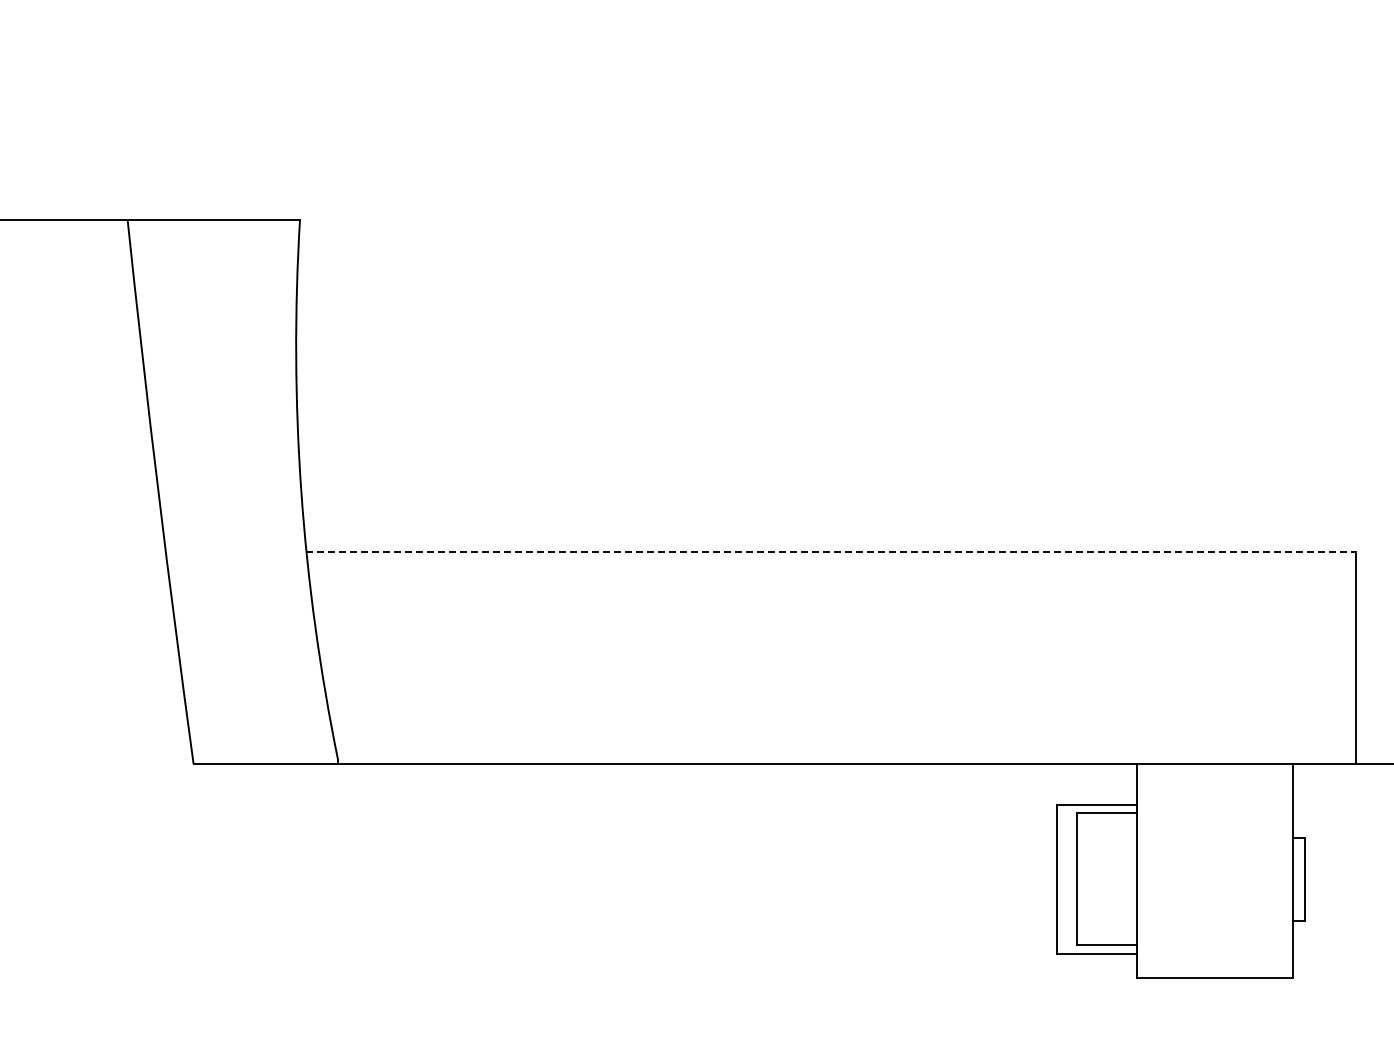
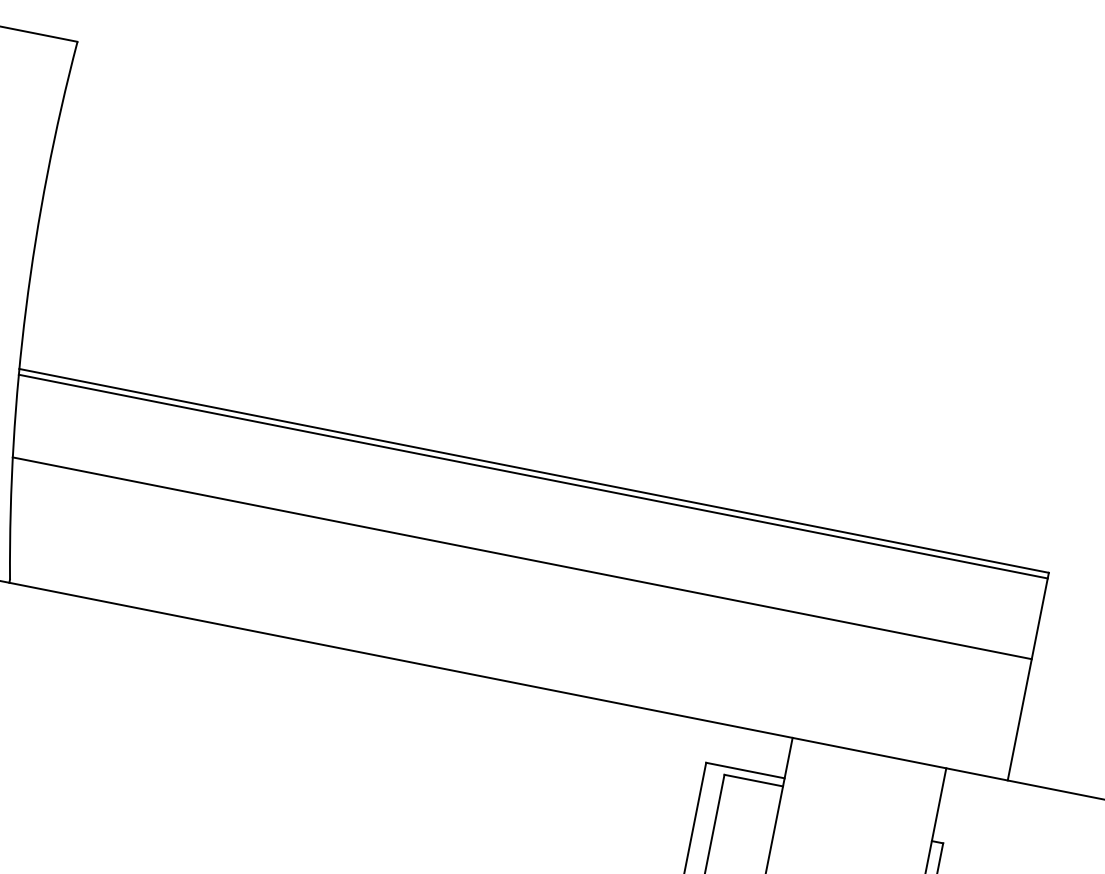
line: (831, 552) -> (534, 471), dashed -> solid
line: (831, 558) -> (533, 477), added
line: (836, 640) -> (522, 558), added

